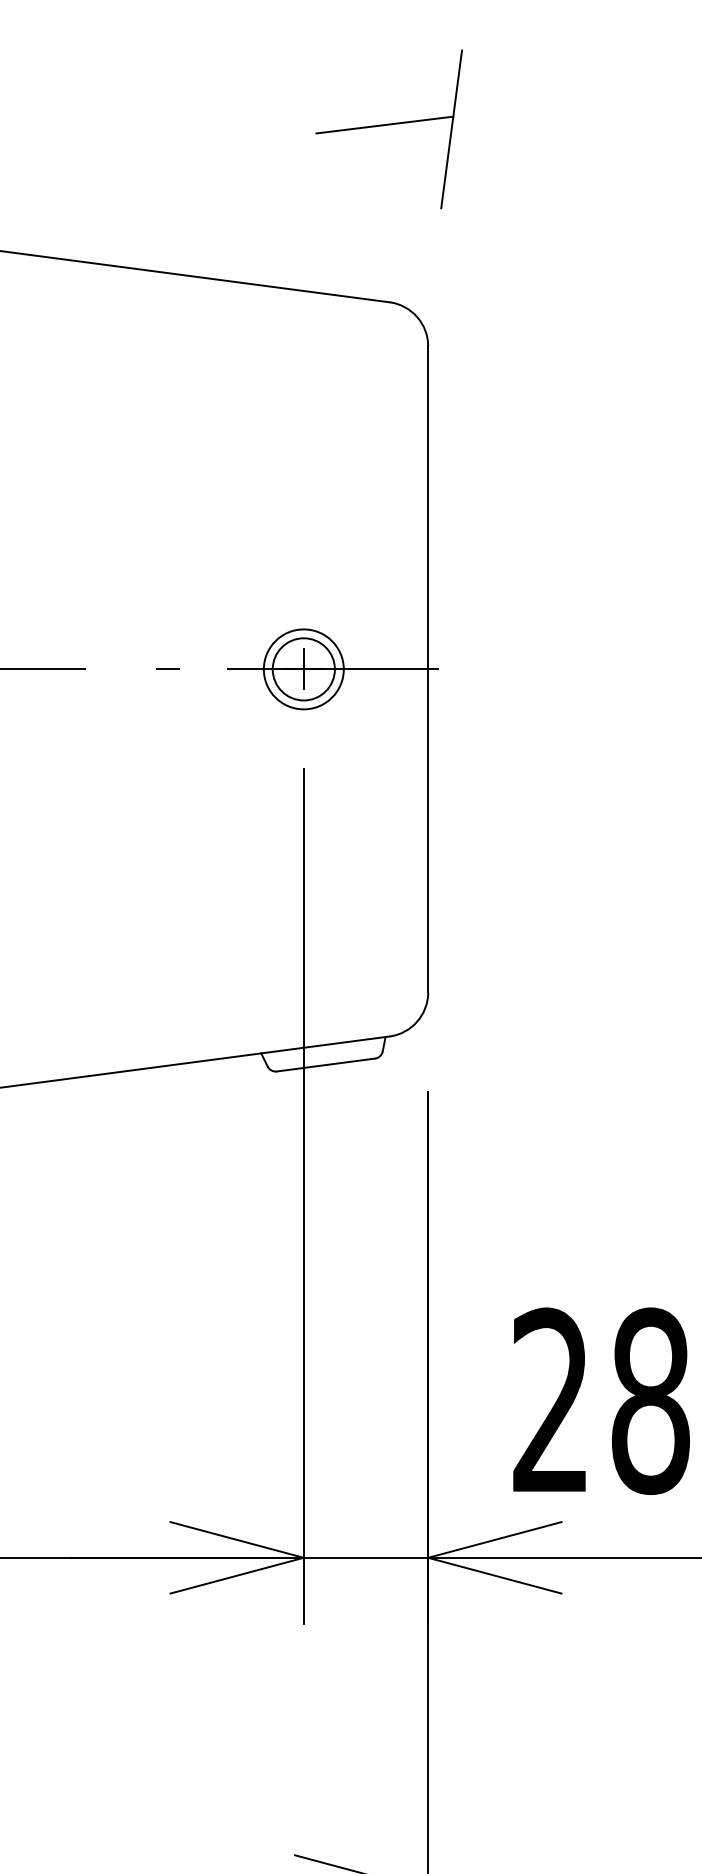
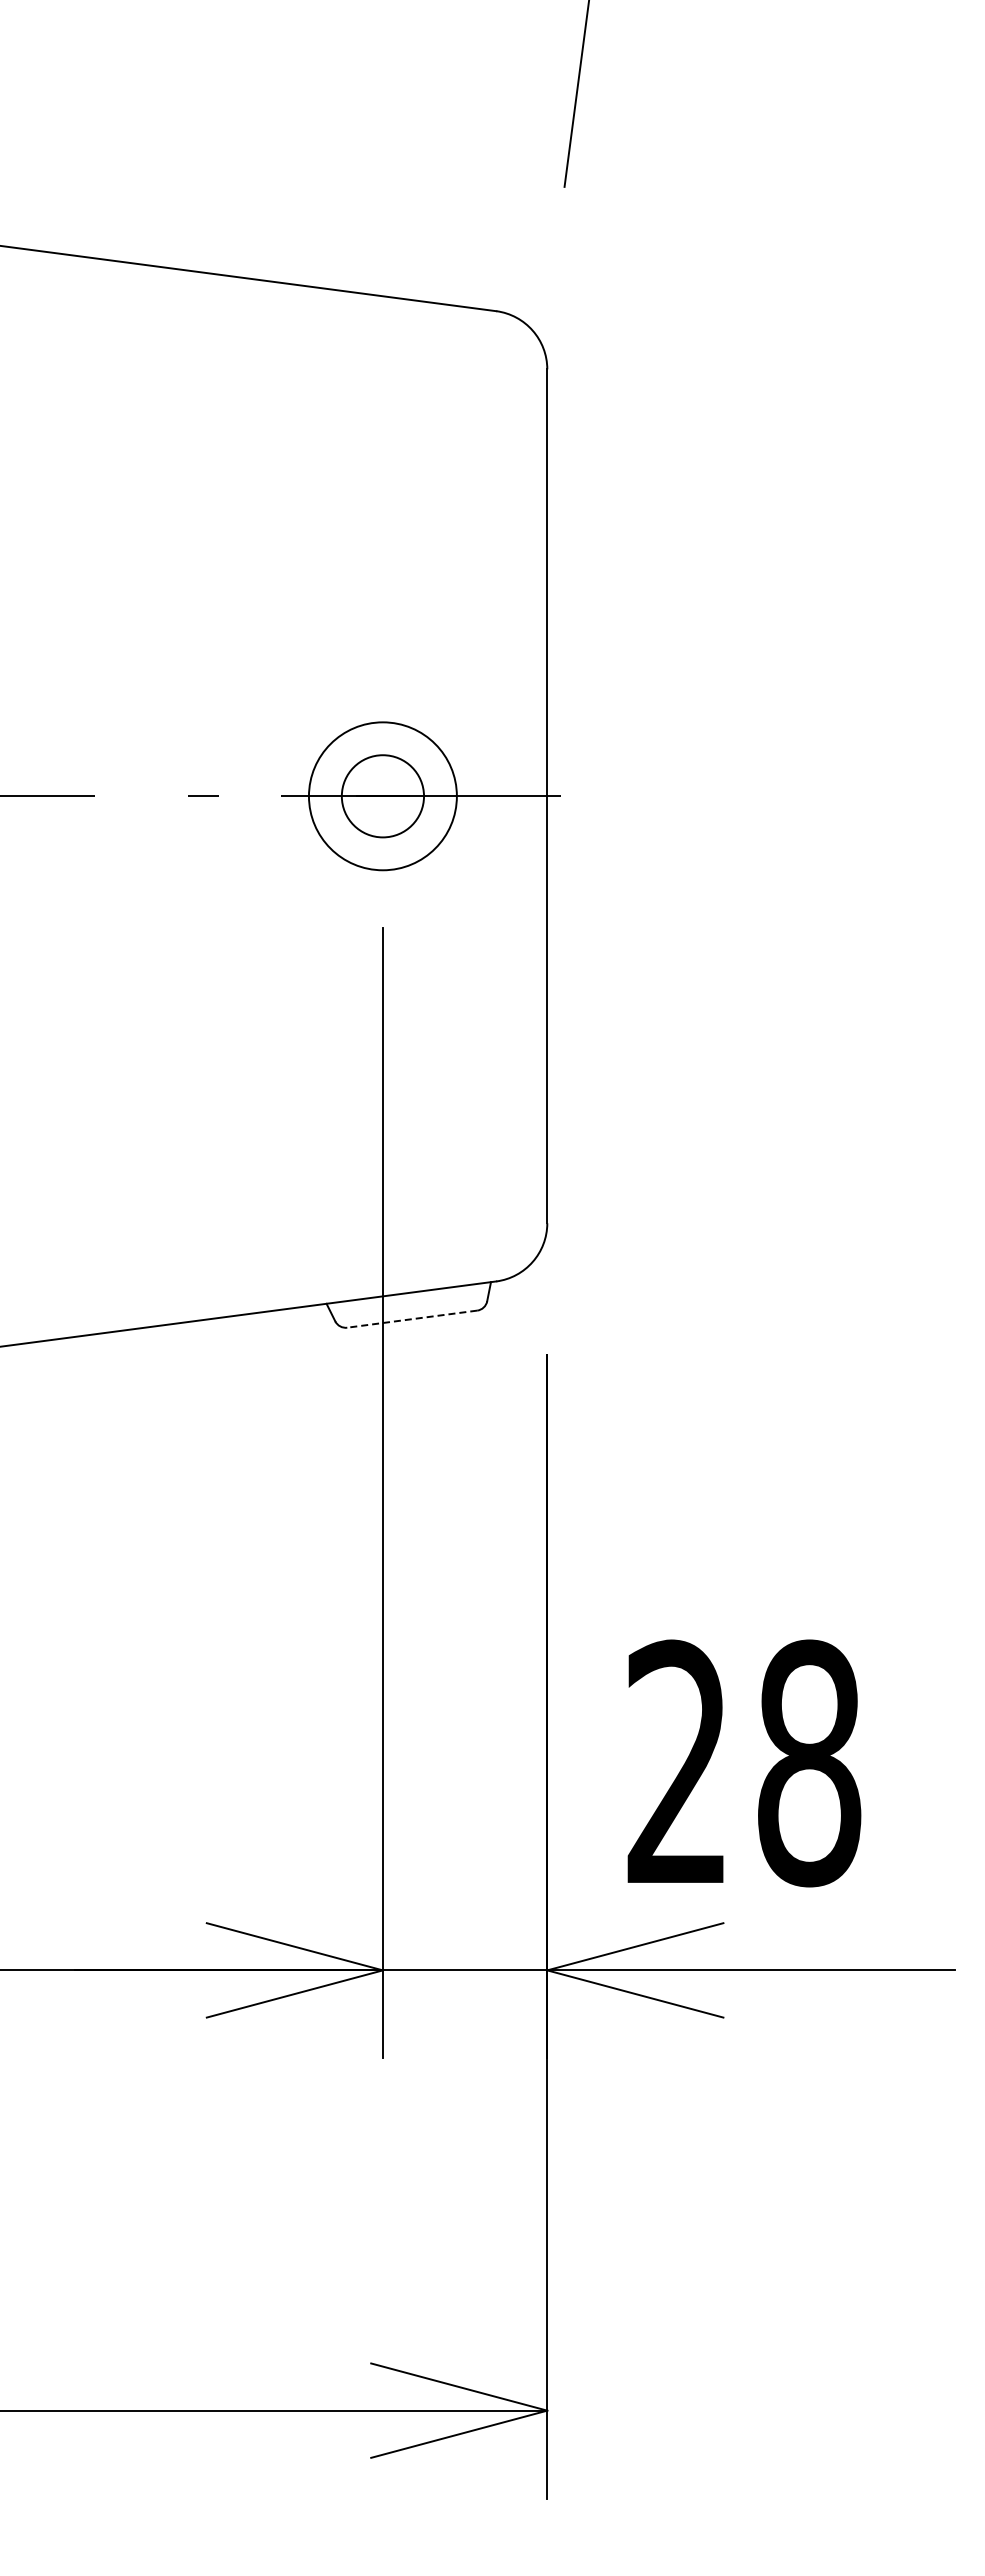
line: (384, 124) -> (489, 76), removed
line: (303, 668) -> (382, 795), removed
circle: (303, 669) -> (382, 796), size x1.4
line: (326, 1065) -> (412, 1319), solid -> dashed
text: (601, 1401) -> (744, 1763), moved

